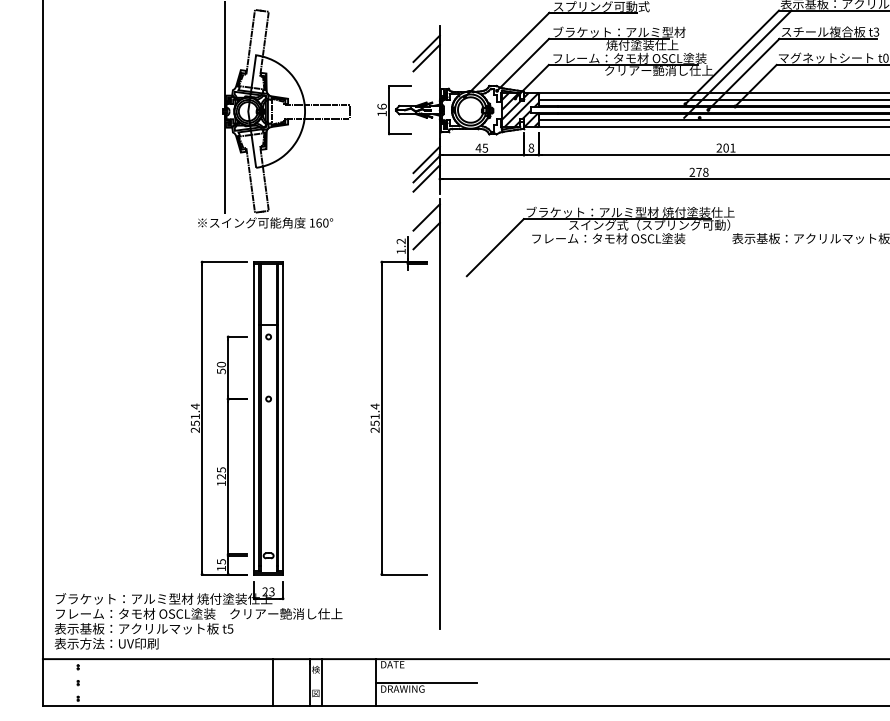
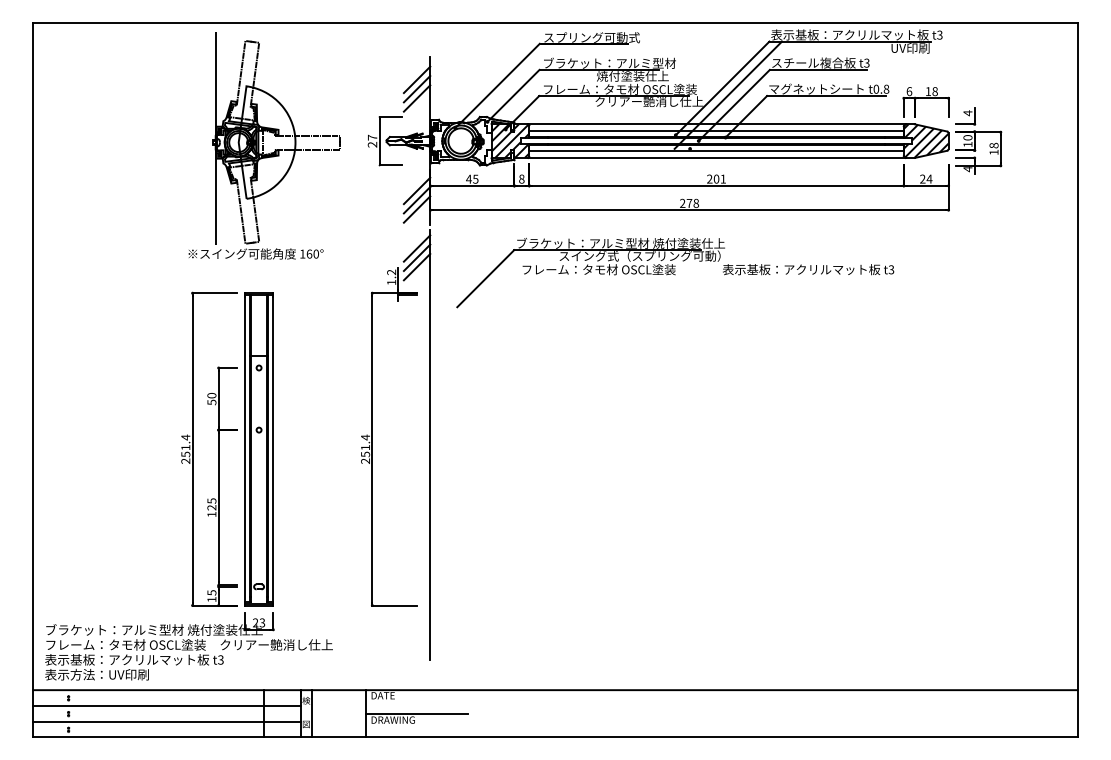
line: (426, 67) -> (416, 98), added
text: (382, 109) -> (372, 140), 16 -> 27
line: (426, 226) -> (416, 257), added
text: (230, 628) -> (220, 659), t5 -> t3
line: (176, 674) -> (166, 705), added
line: (176, 690) -> (166, 721), added

